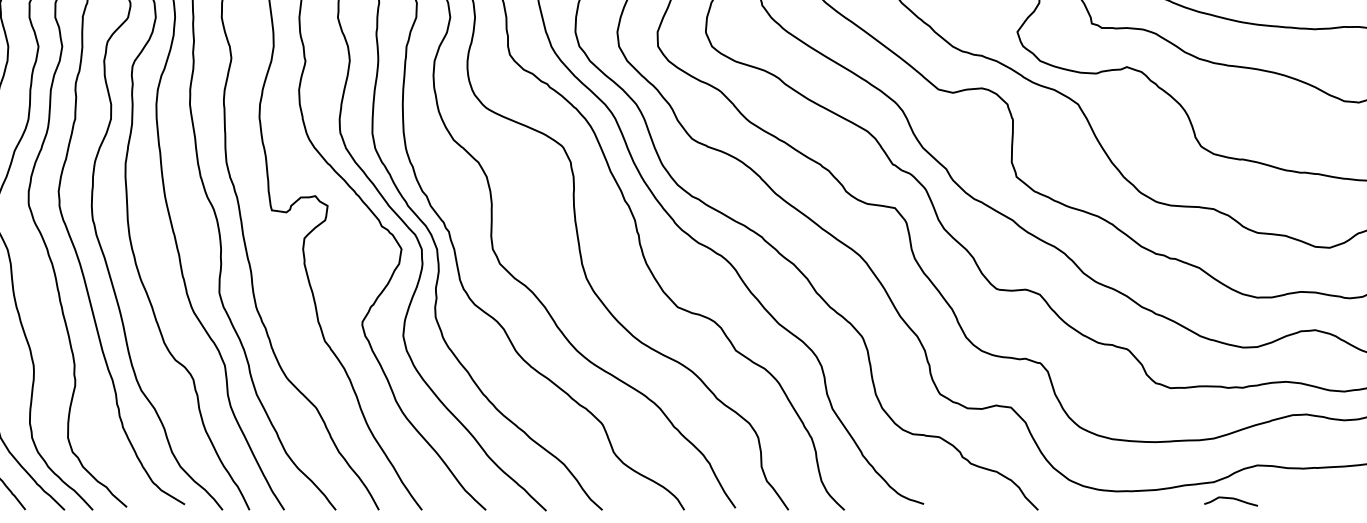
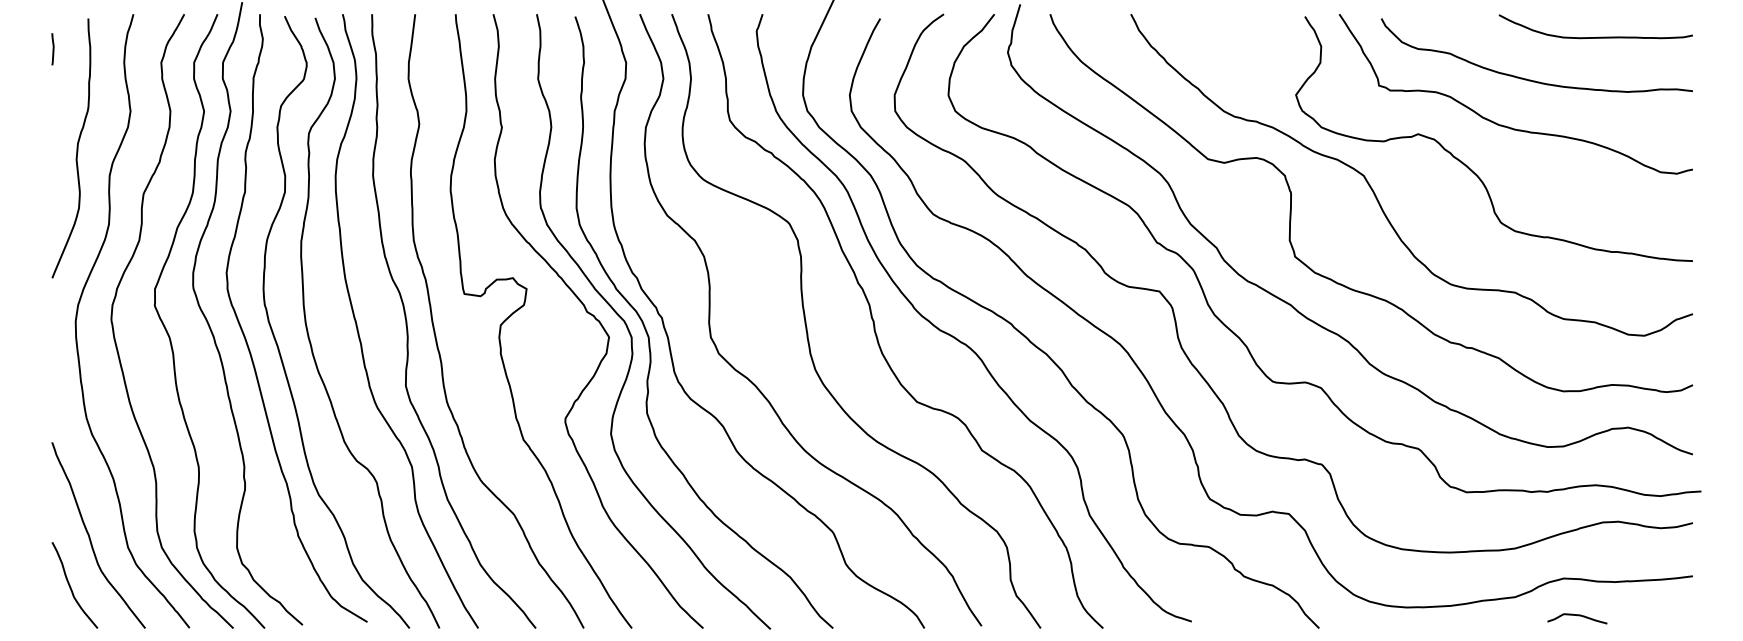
curve: (1231, 499) -> (1577, 616), moved

